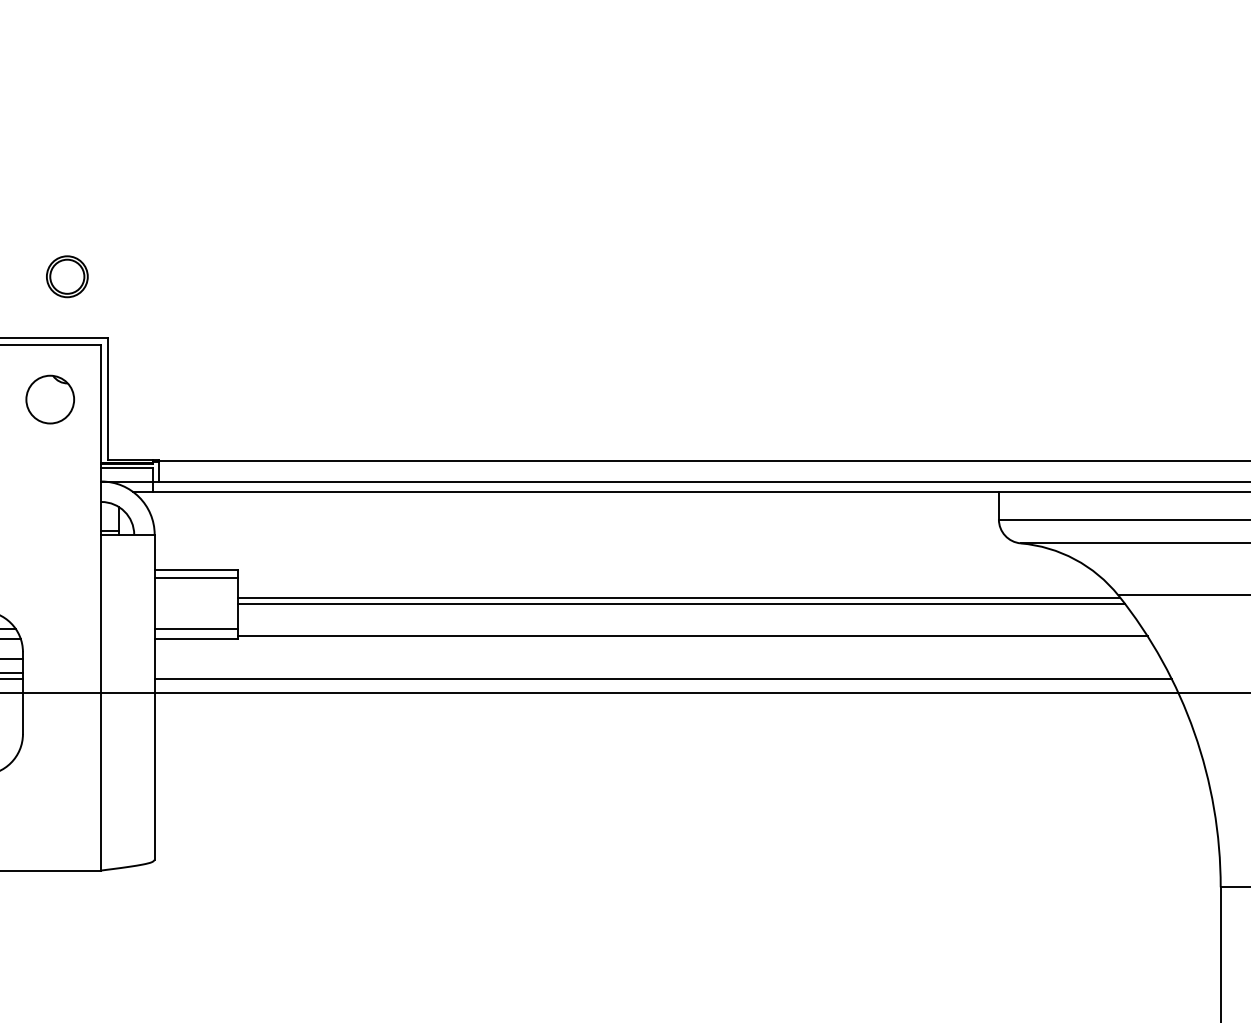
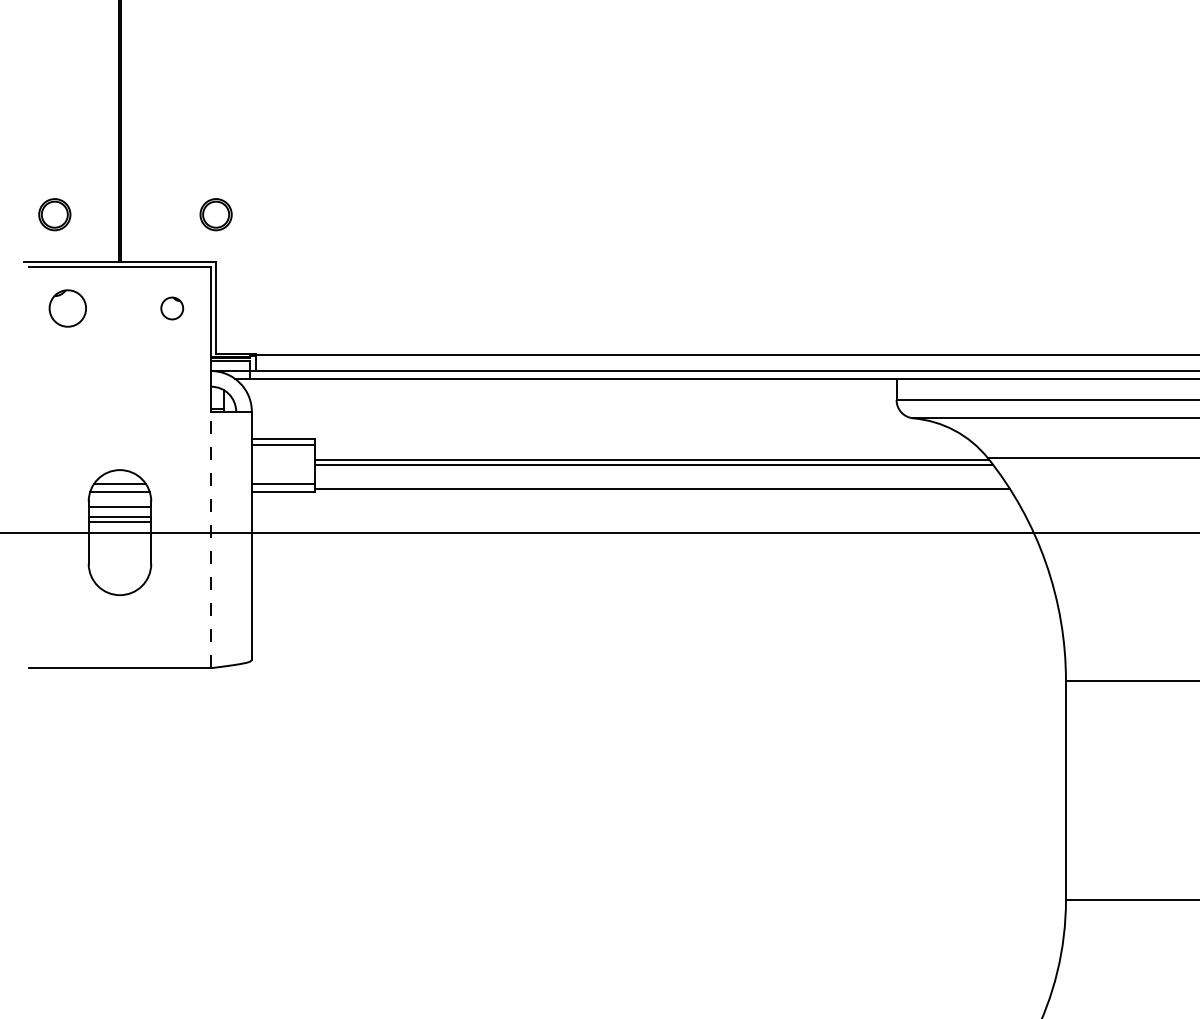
part: (66, 276) -> (215, 214), moved
part: (50, 399) -> (172, 308), size x0.6
line: (662, 679) -> (639, 522), removed
line: (101, 702) -> (211, 539), solid -> dashed

